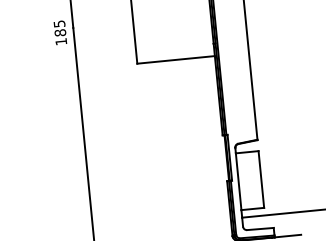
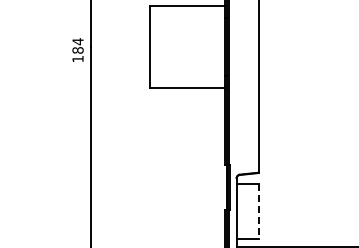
text: (58, 23) -> (77, 41), 185 -> 184
line: (261, 179) -> (258, 211), solid -> dashed

